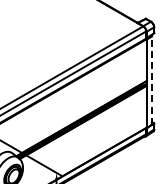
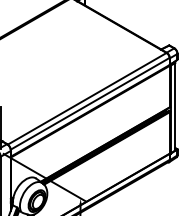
line: (152, 80) -> (175, 106), dashed -> solid

